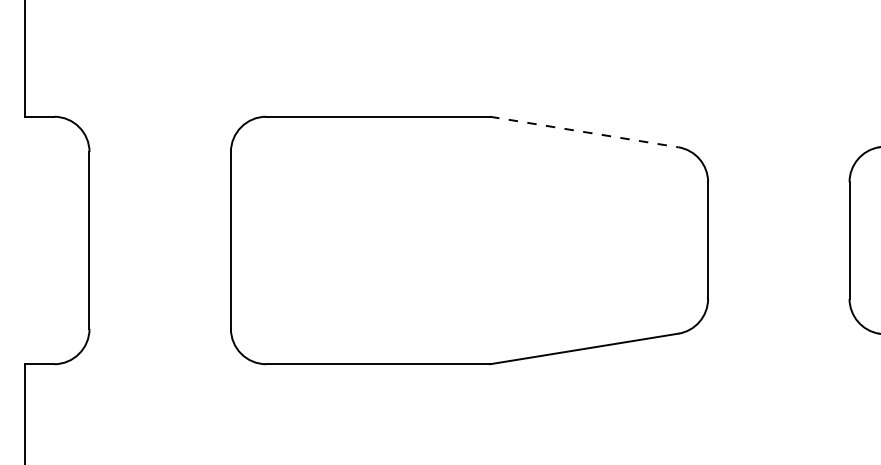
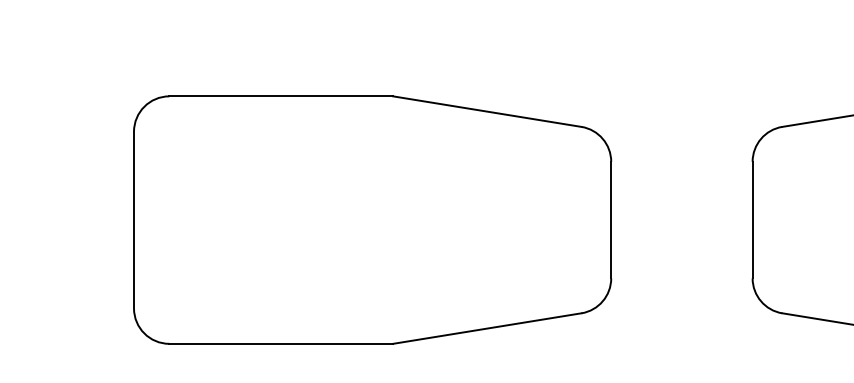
line: (584, 132) -> (487, 112), dashed -> solid

